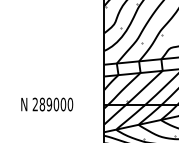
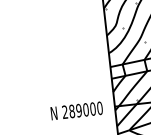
text: (47, 104) -> (77, 110), moved

